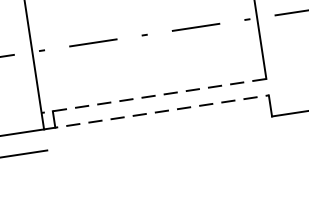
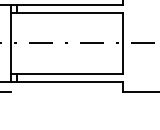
line: (153, 95) -> (66, 73), dashed -> solid
line: (155, 111) -> (66, 81), dashed -> solid

